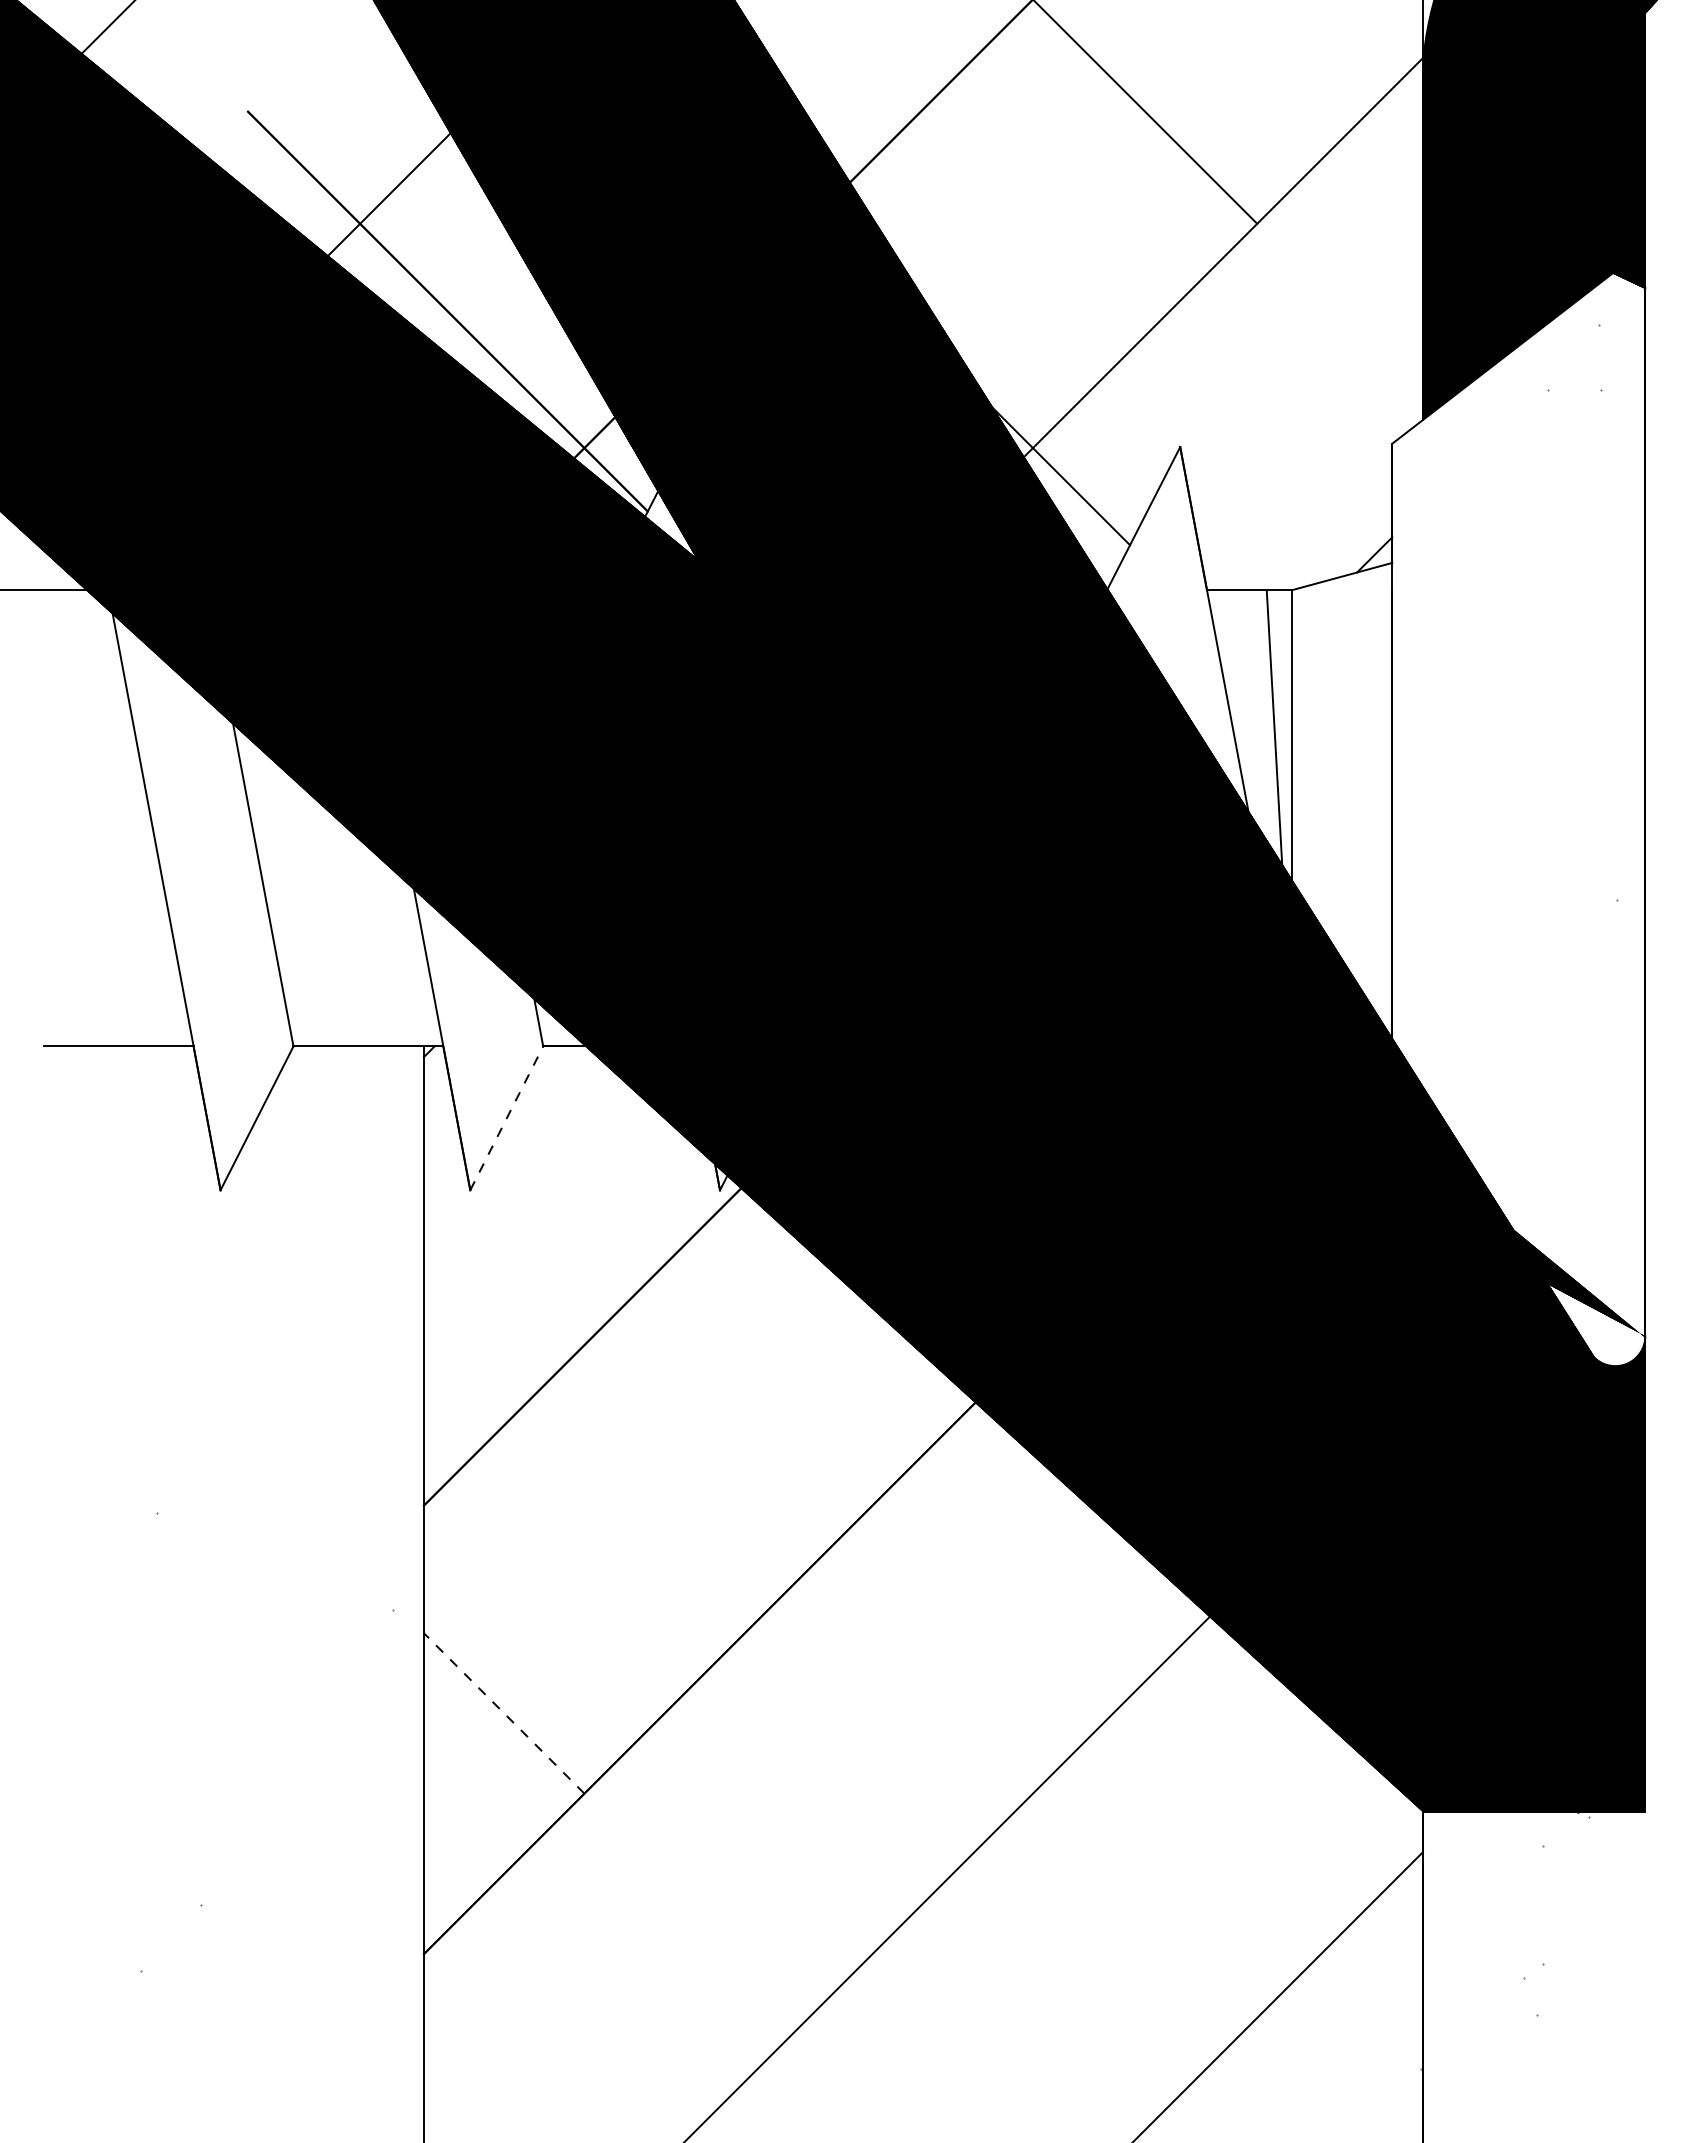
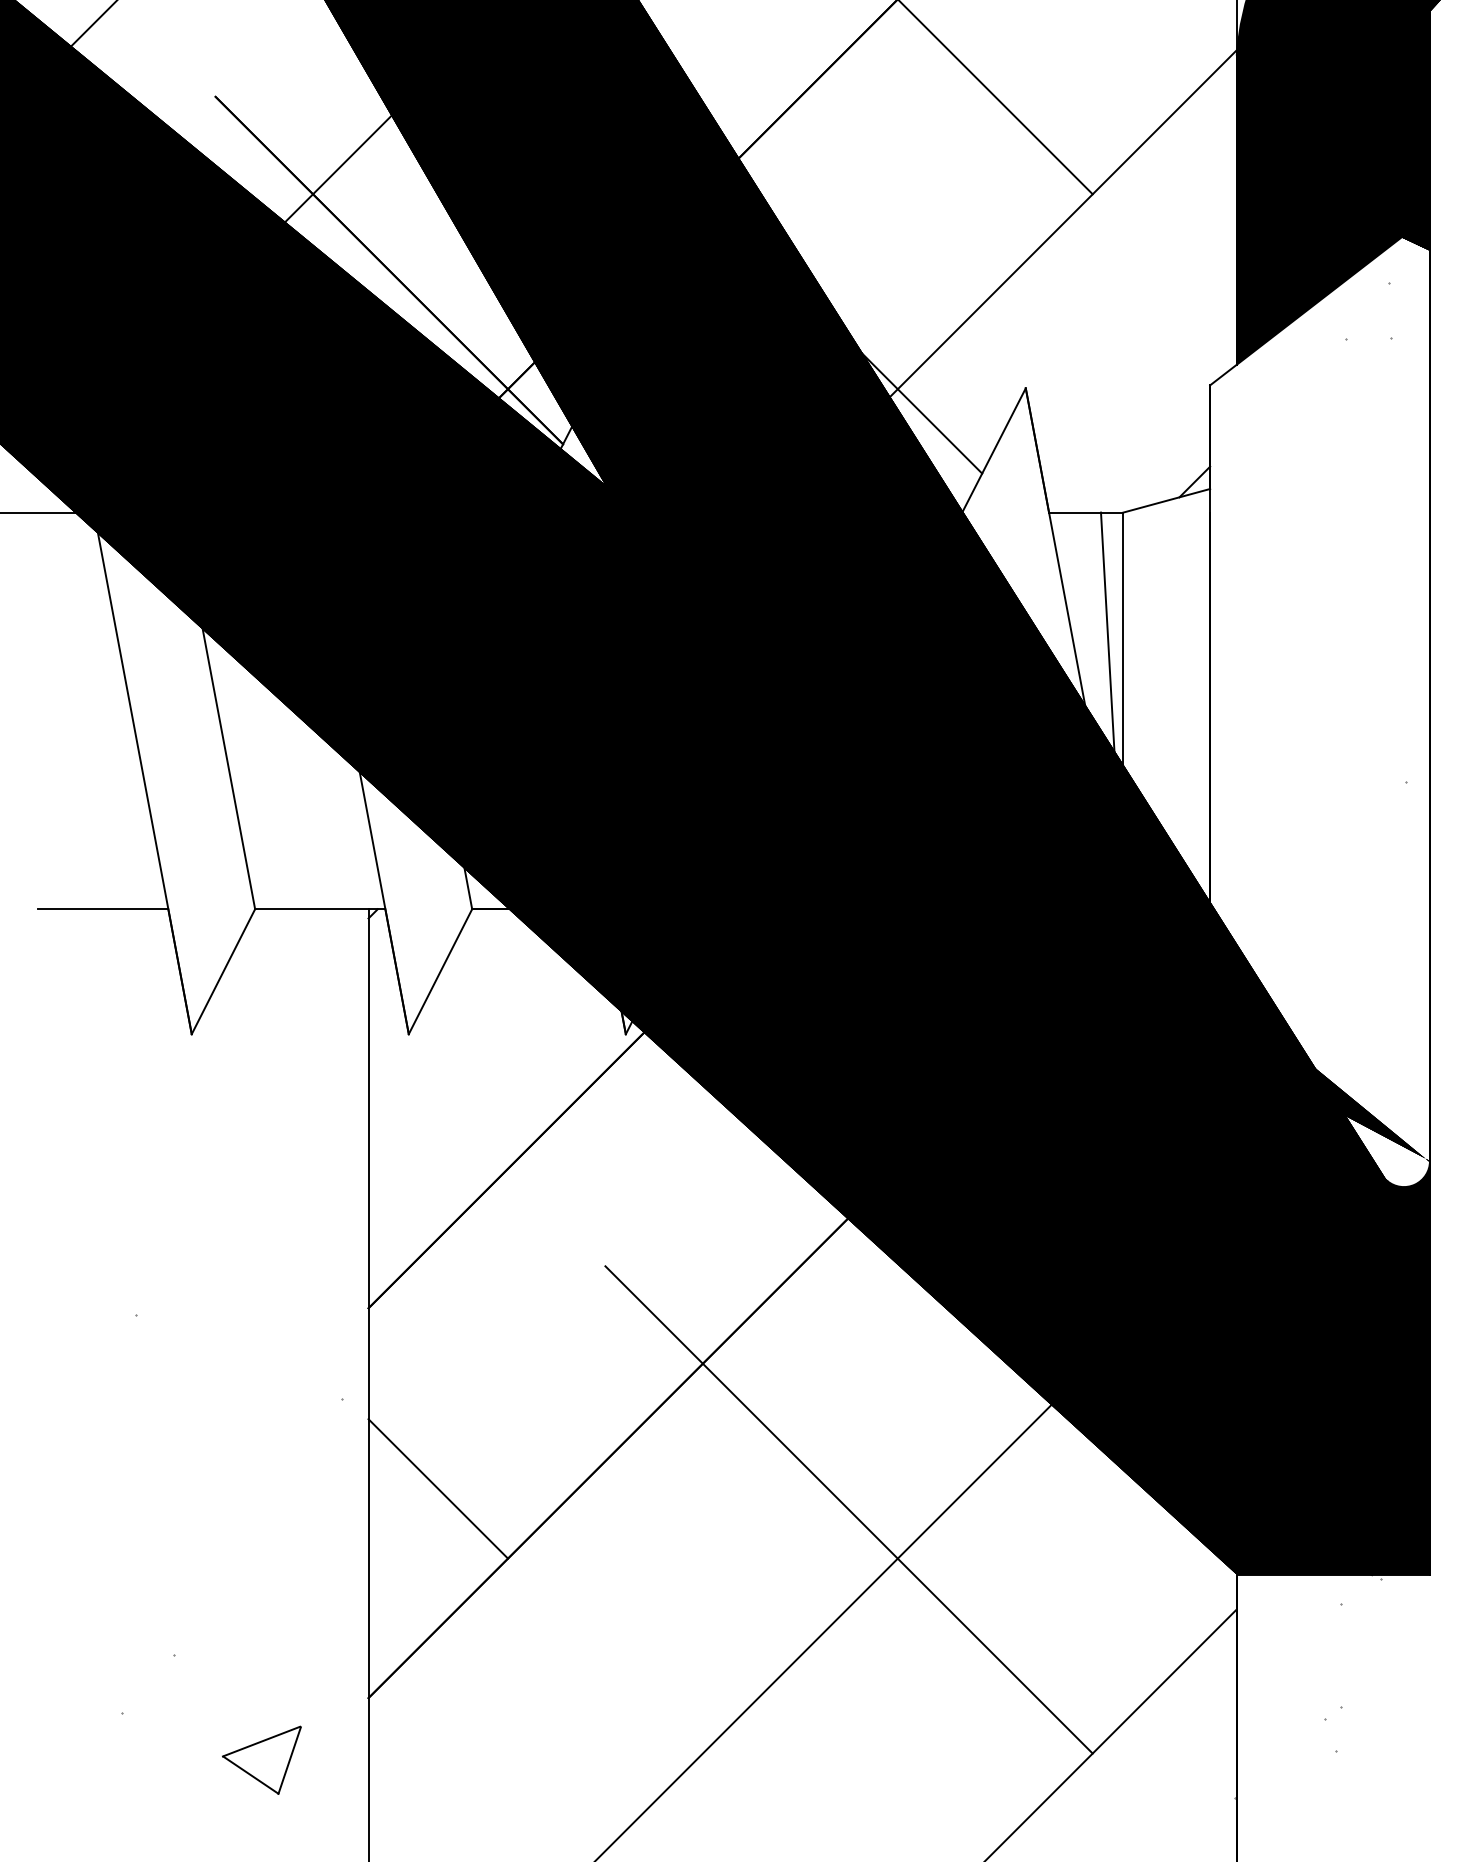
line: (506, 1118) -> (440, 971), dashed -> solid
line: (503, 1713) -> (437, 1488), dashed -> solid
line: (976, 1737) -> (848, 1509), added
part: (301, 2025) -> (262, 1760), added

